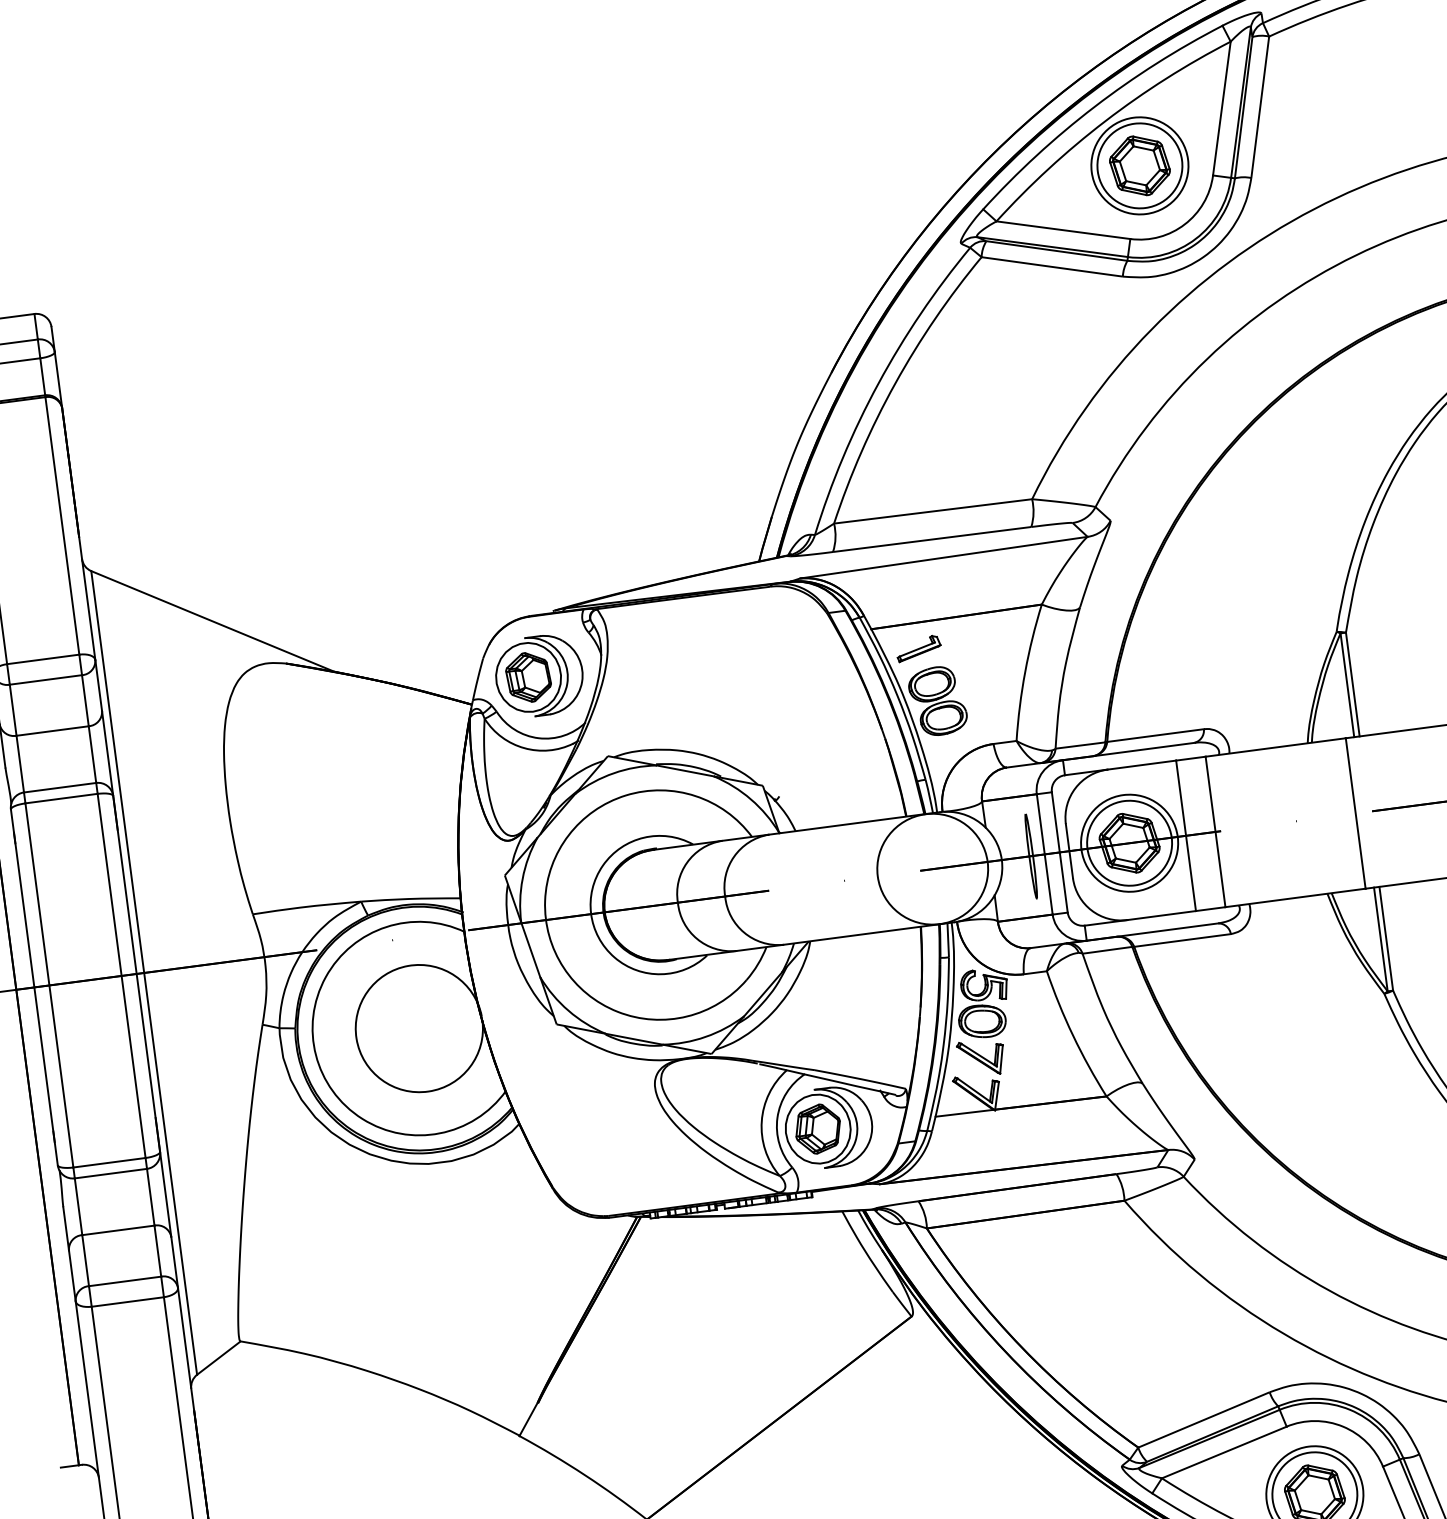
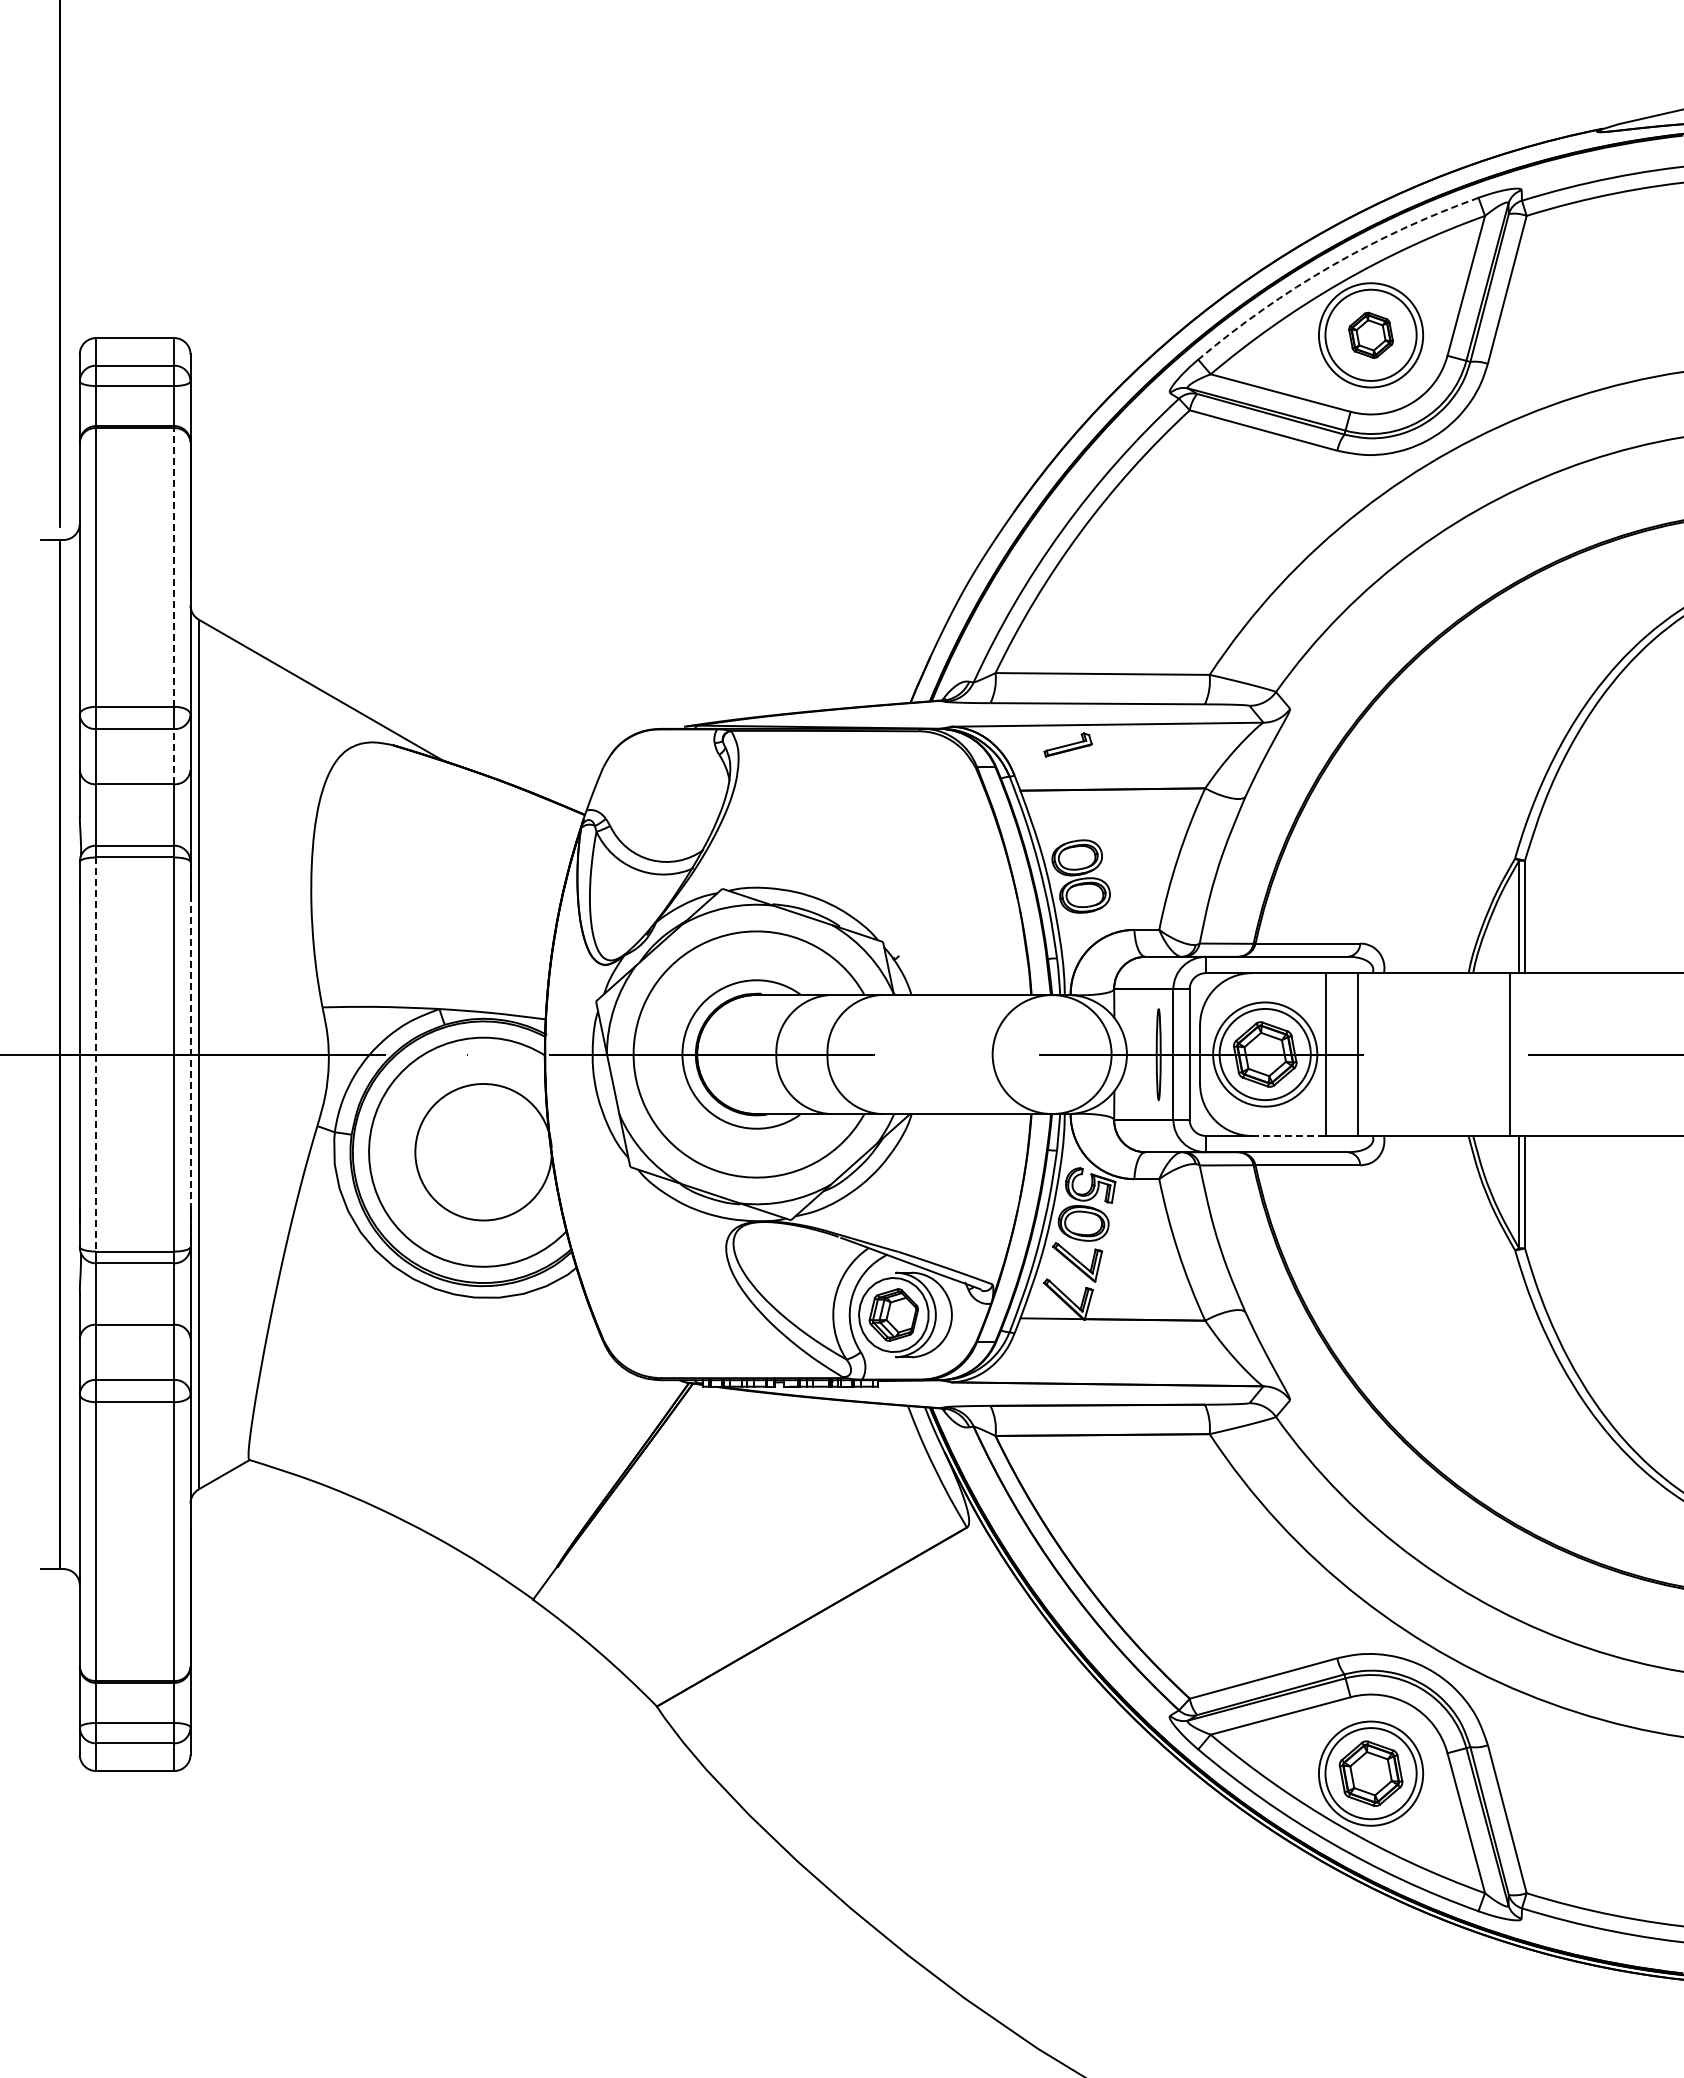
arc: (1094, 107) -> (1331, 266), solid -> dashed
part: (1139, 166) -> (1370, 335), size x0.7
line: (62, 525) -> (174, 566), solid -> dashed
part: (918, 648) -> (1067, 744), moved
part: (539, 675) -> (660, 793), removed
line: (85, 700) -> (174, 756), solid -> dashed
line: (1161, 915) -> (1289, 1135), solid -> dashed
line: (136, 973) -> (190, 1054), solid -> dashed
line: (49, 986) -> (96, 1055), solid -> dashed

